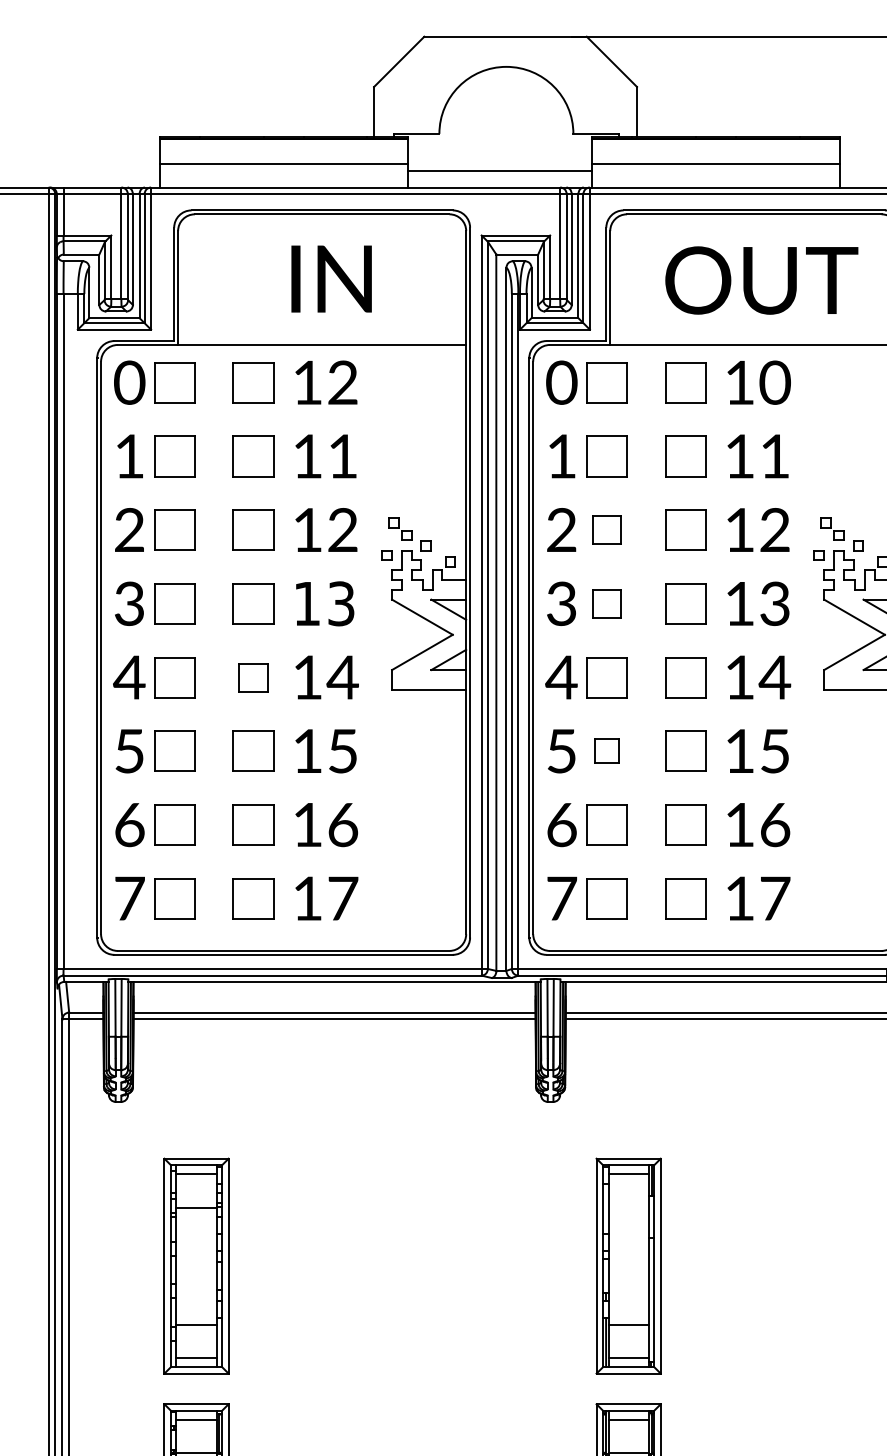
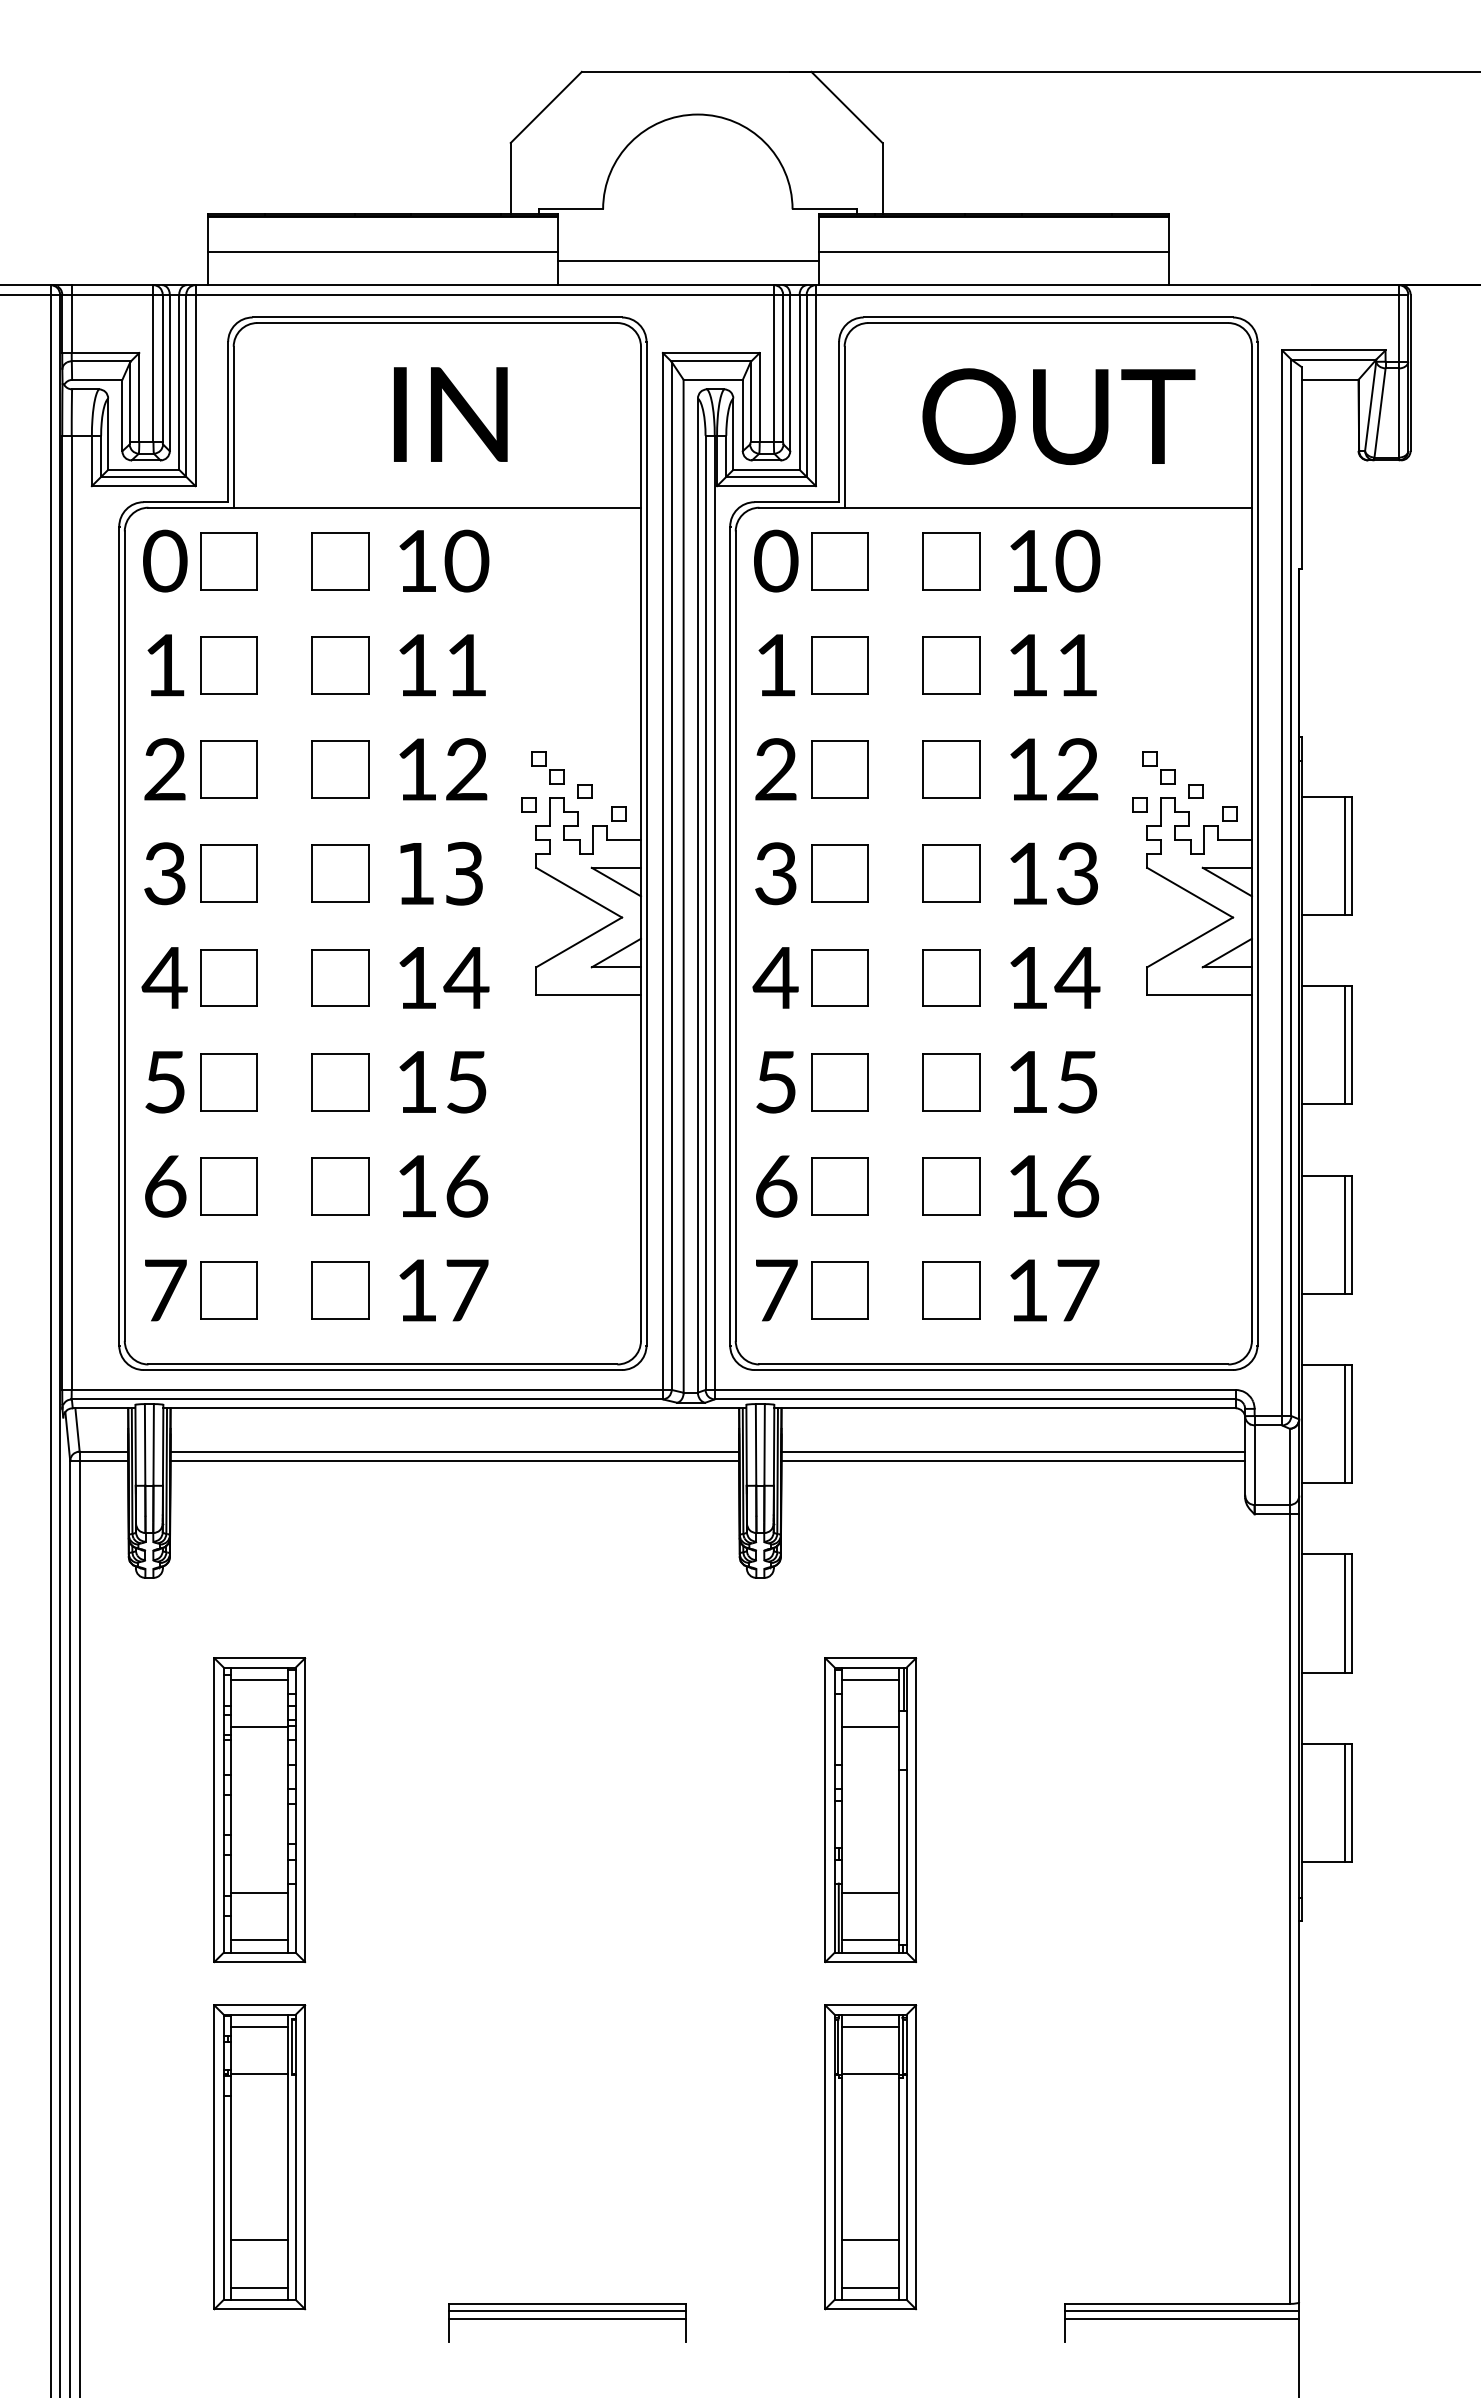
text: (342, 383) -> (466, 561), 12 -> 10
part: (606, 530) -> (839, 769), size x1.43
part: (606, 603) -> (839, 873), size x1.43
part: (253, 677) -> (340, 977), size x1.43
part: (606, 751) -> (839, 1082), size x1.67
line: (628, 1207) -> (870, 1727), added

